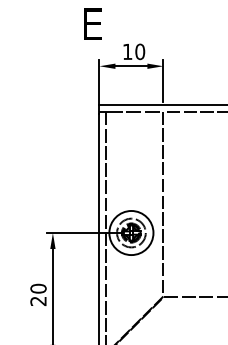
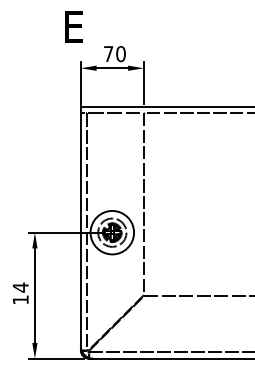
text: (127, 51) -> (108, 53), 10 -> 70
text: (38, 294) -> (20, 293), 20 -> 14

